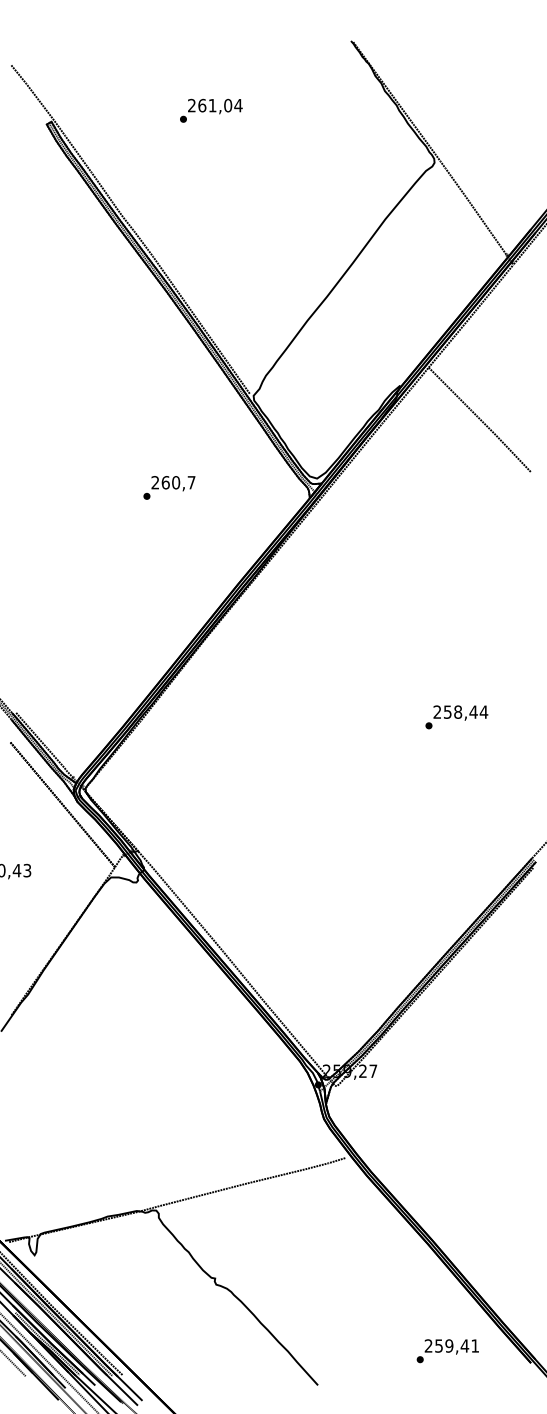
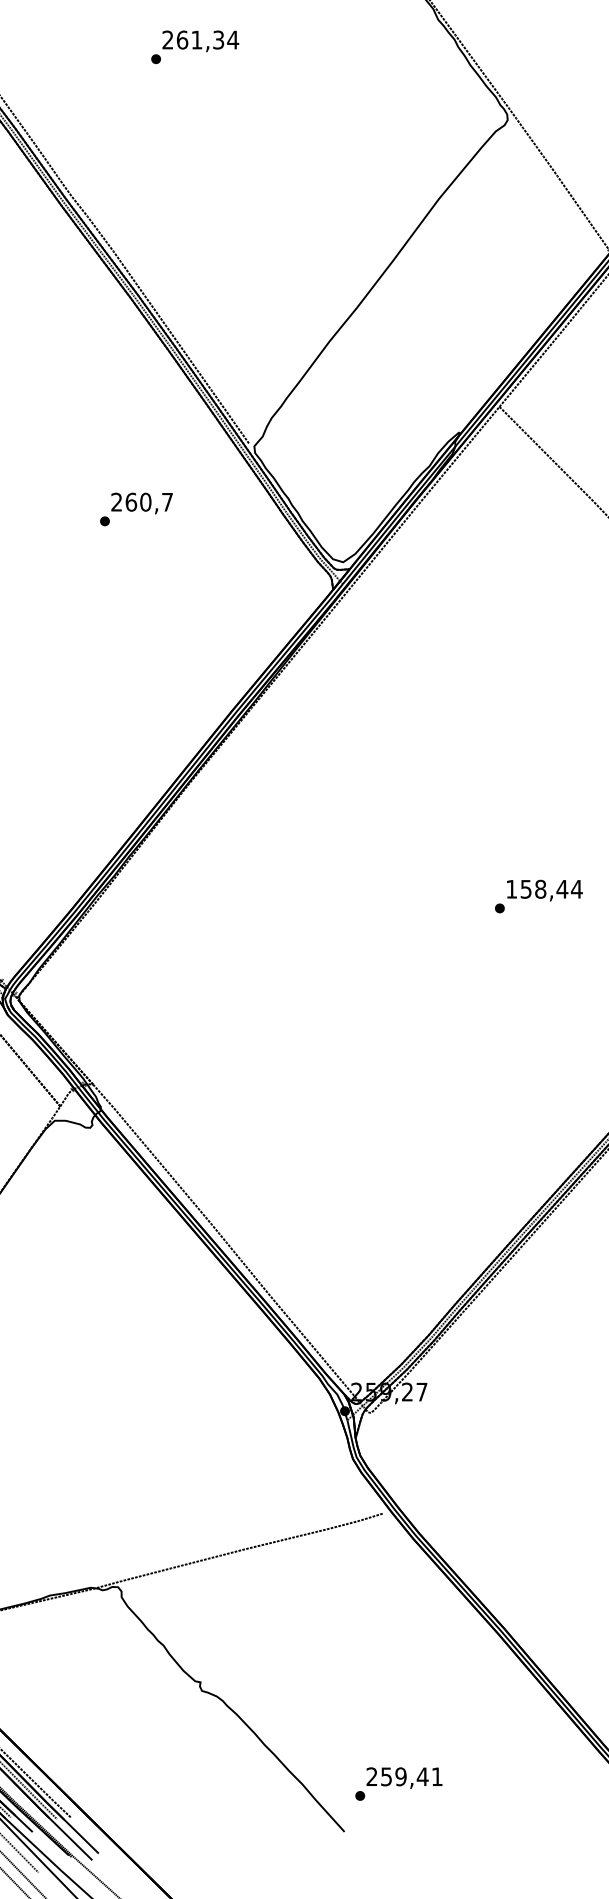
text: (228, 105) -> (219, 39), 261,04 -> 261,34
text: (169, 487) -> (136, 508), moved
text: (437, 711) -> (511, 888), 258,44 -> 158,44
text: (447, 1351) -> (398, 1784), moved

